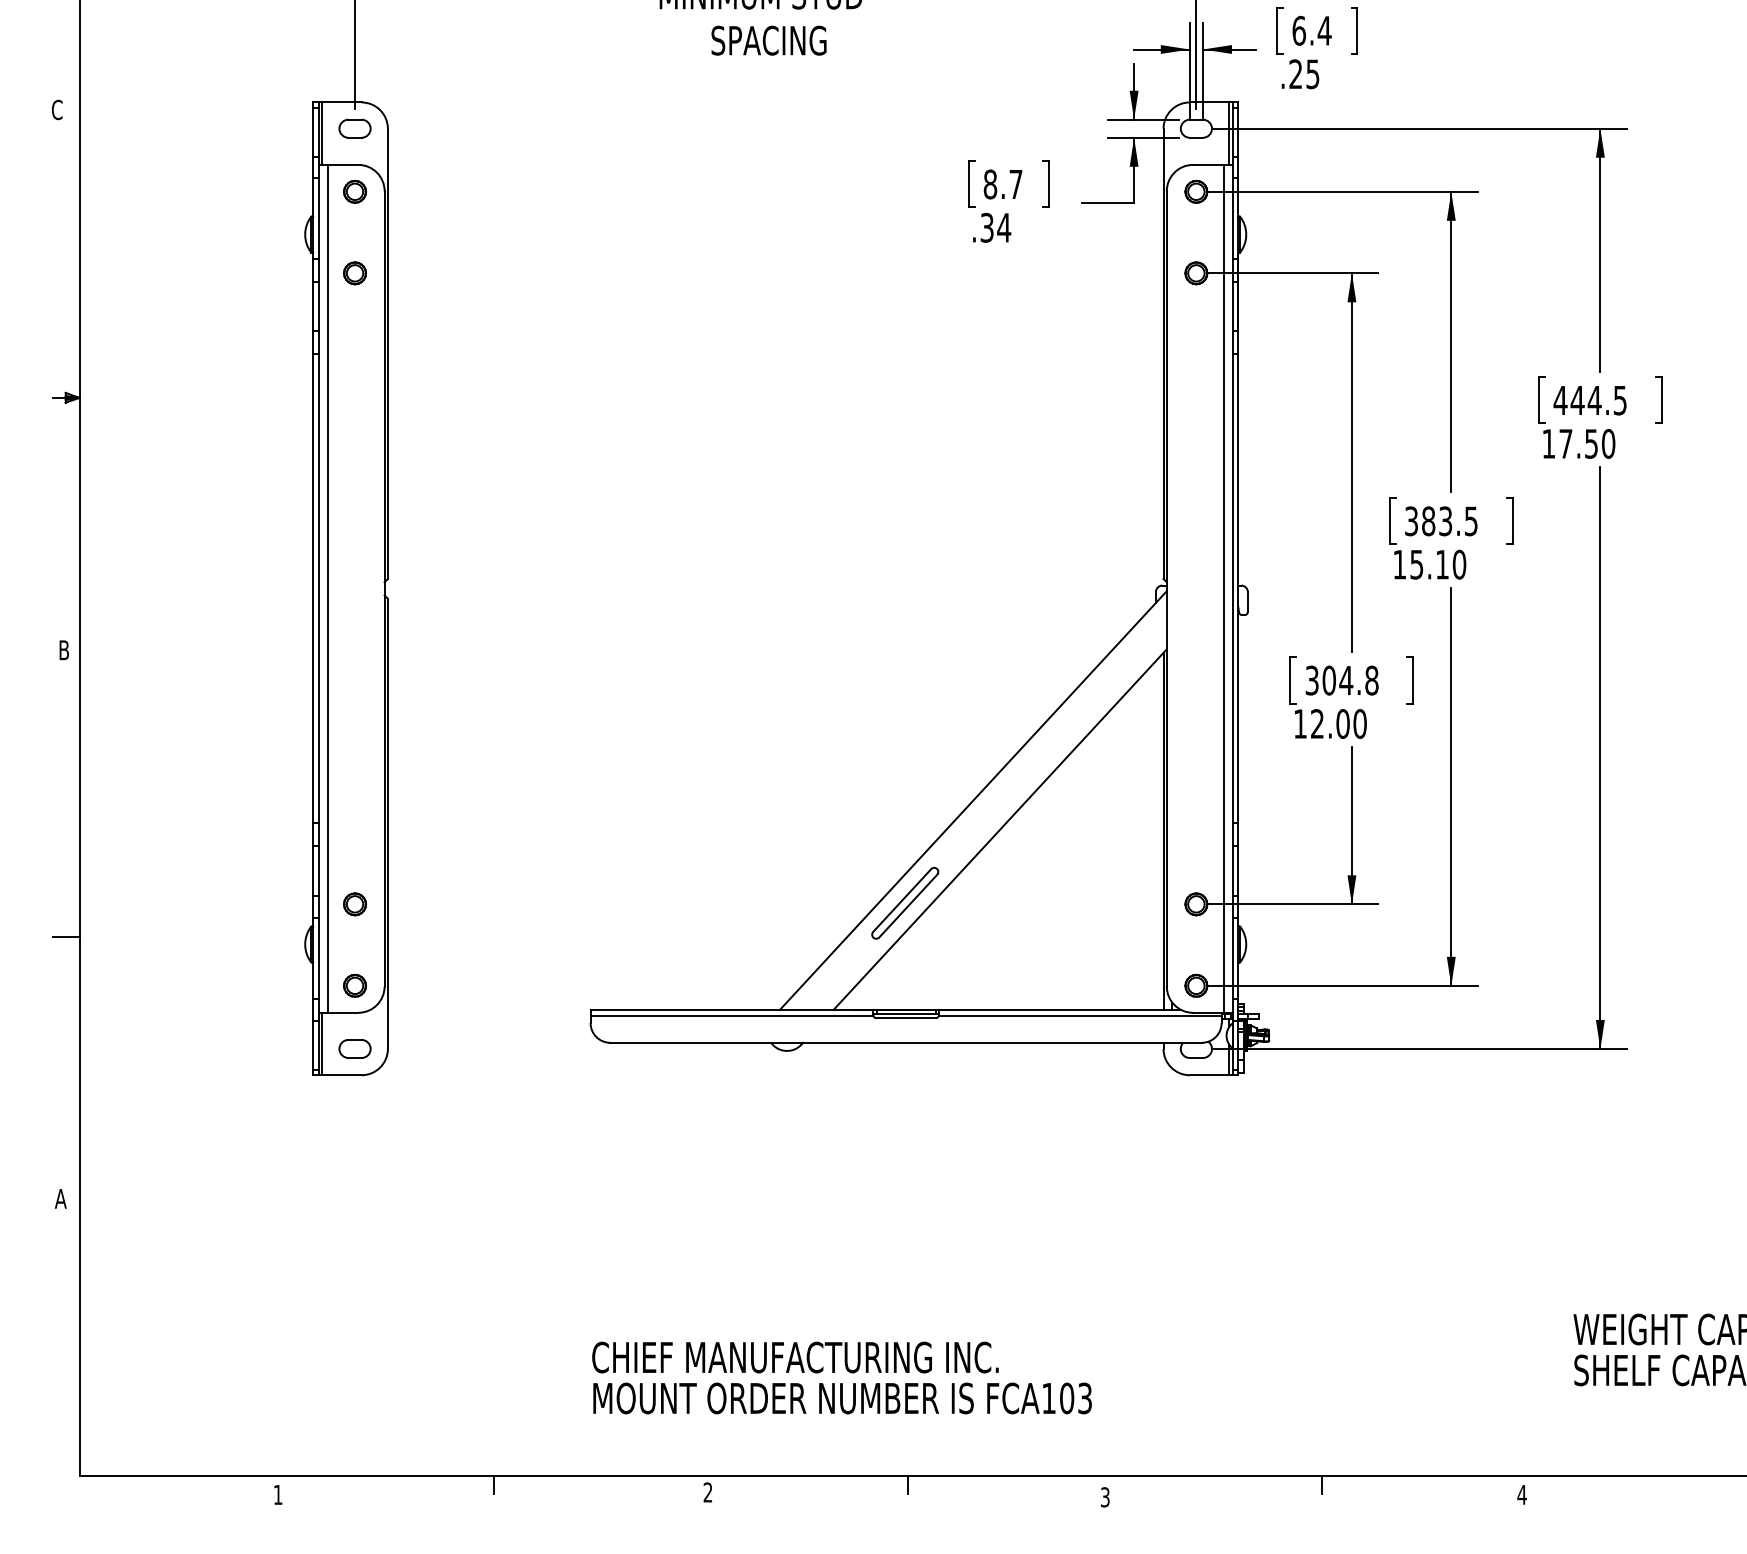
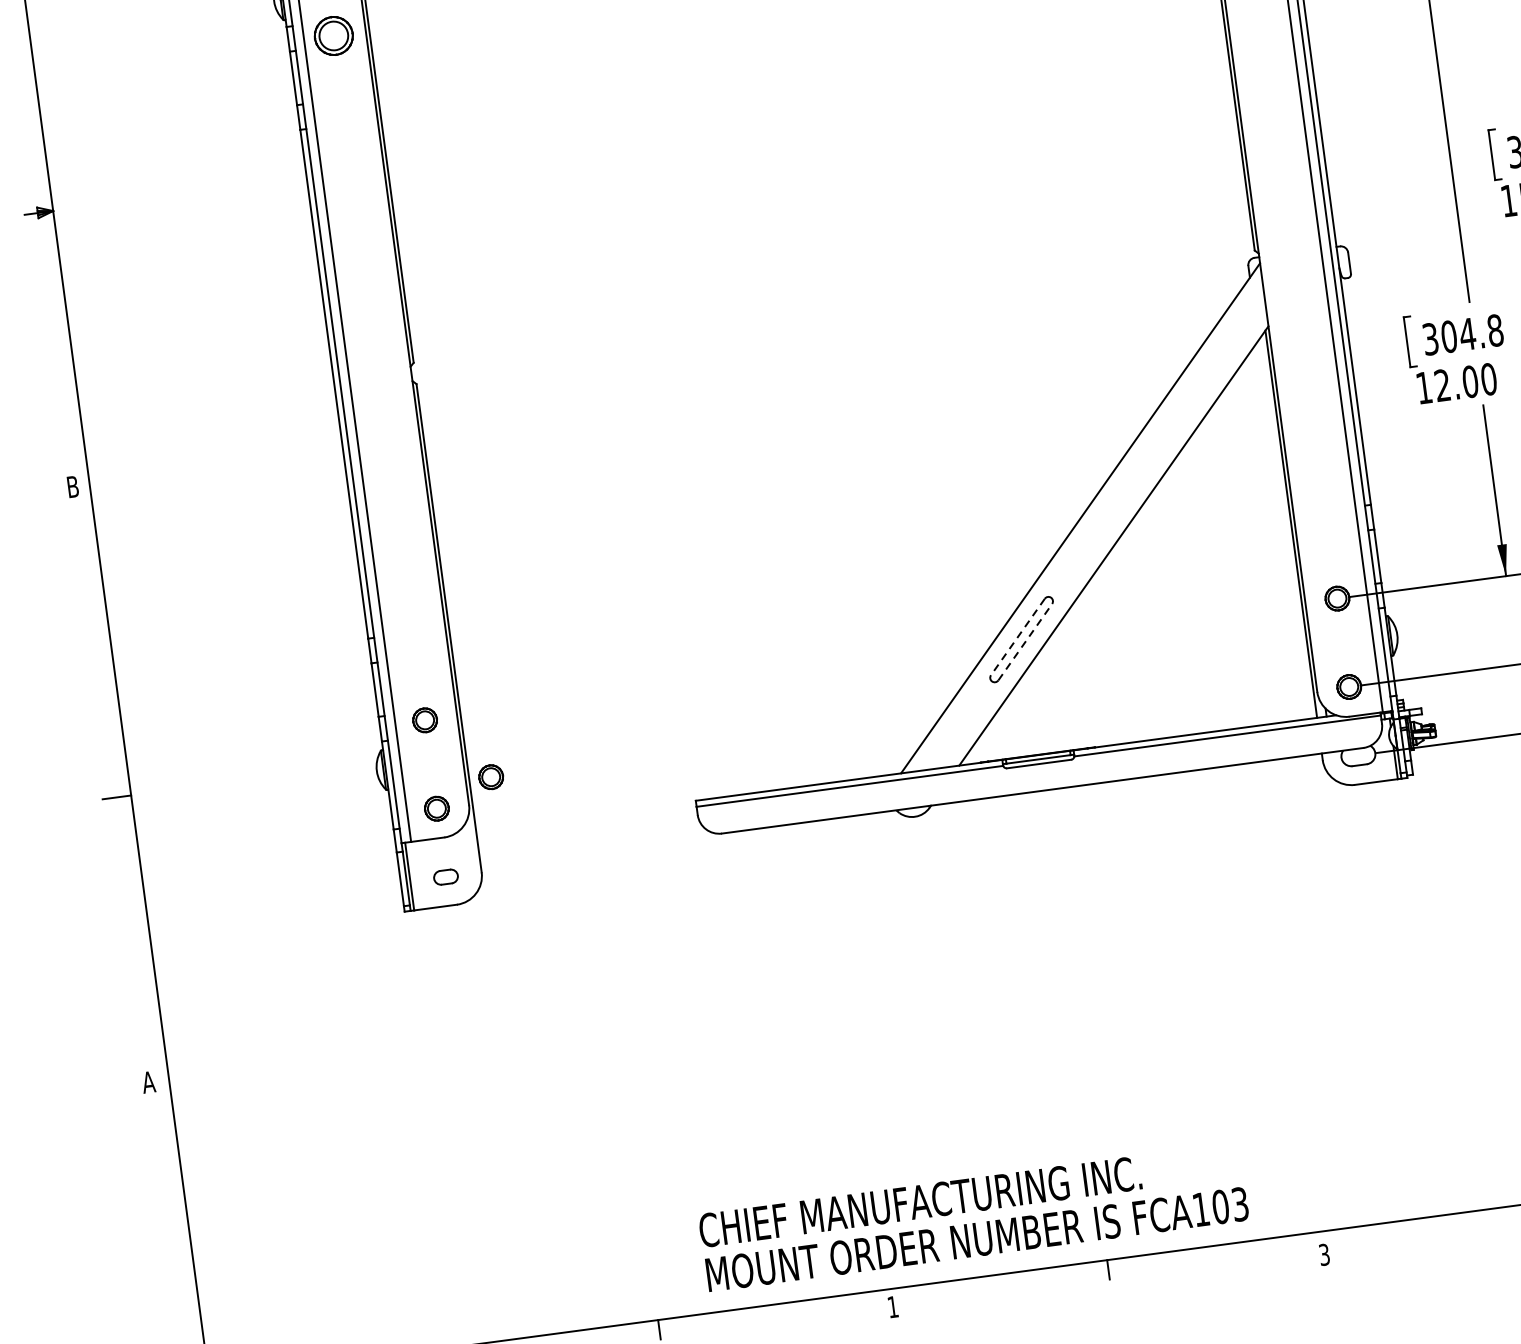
part: (354, 273) -> (333, 36), size x1.6
line: (902, 900) -> (1018, 636), solid -> dashed
line: (908, 906) -> (1025, 642), solid -> dashed
part: (407, 963) -> (490, 776), added
part: (354, 1048) -> (445, 876), size x0.7
text: (841, 1377) -> (973, 1216), moved
text: (707, 1492) -> (892, 1307), 2 -> 1

